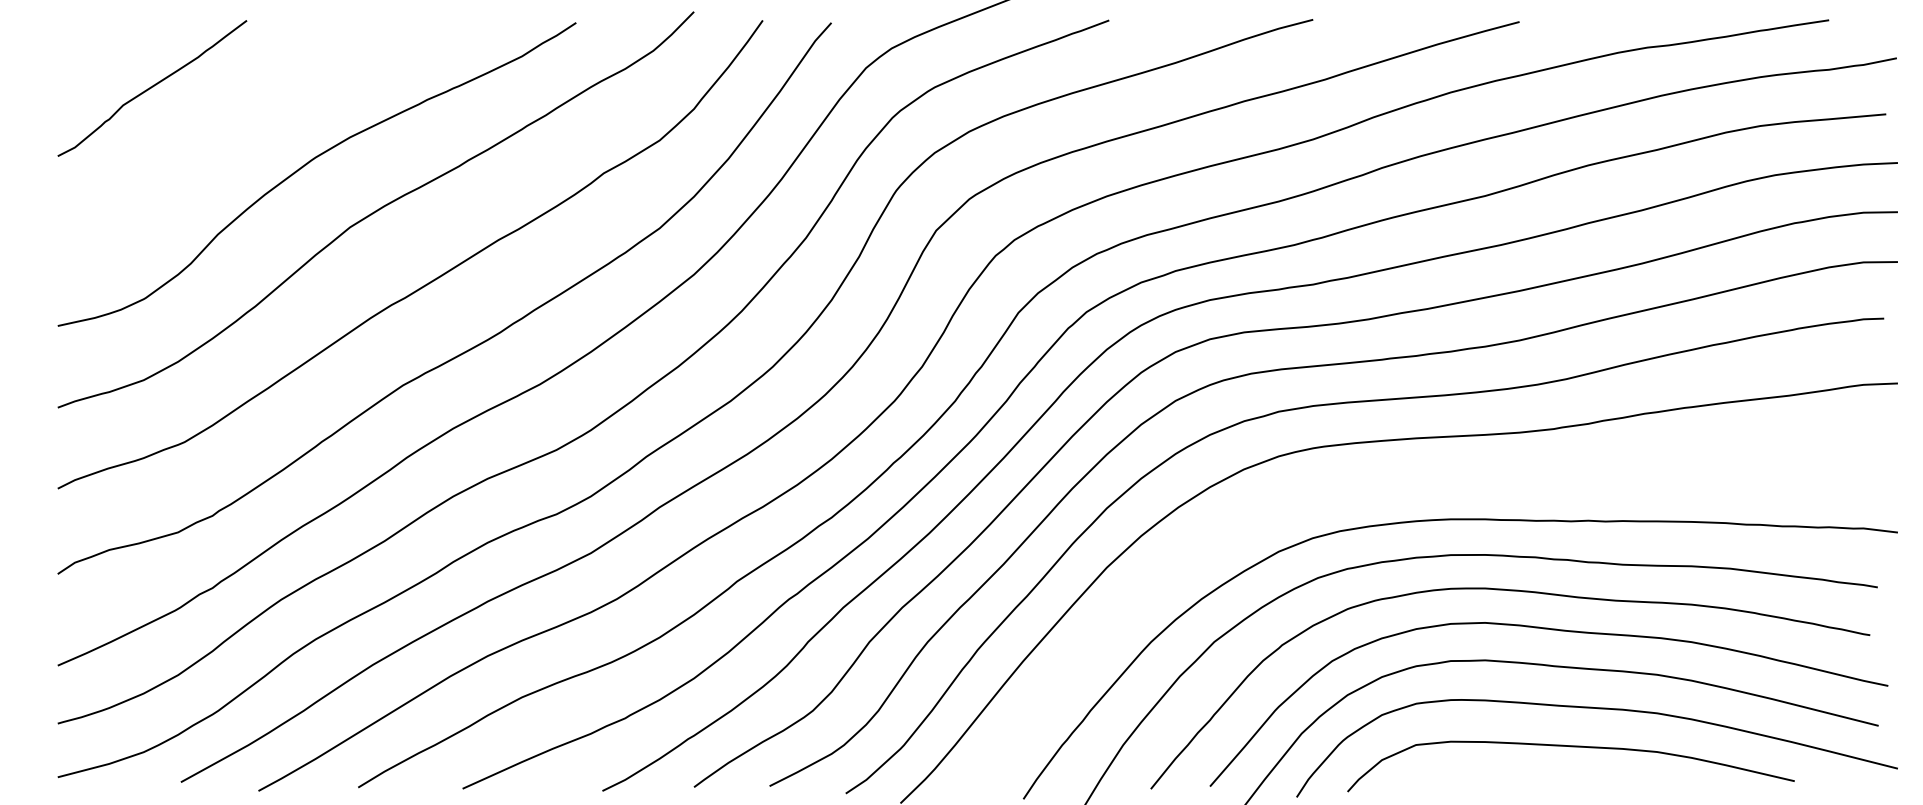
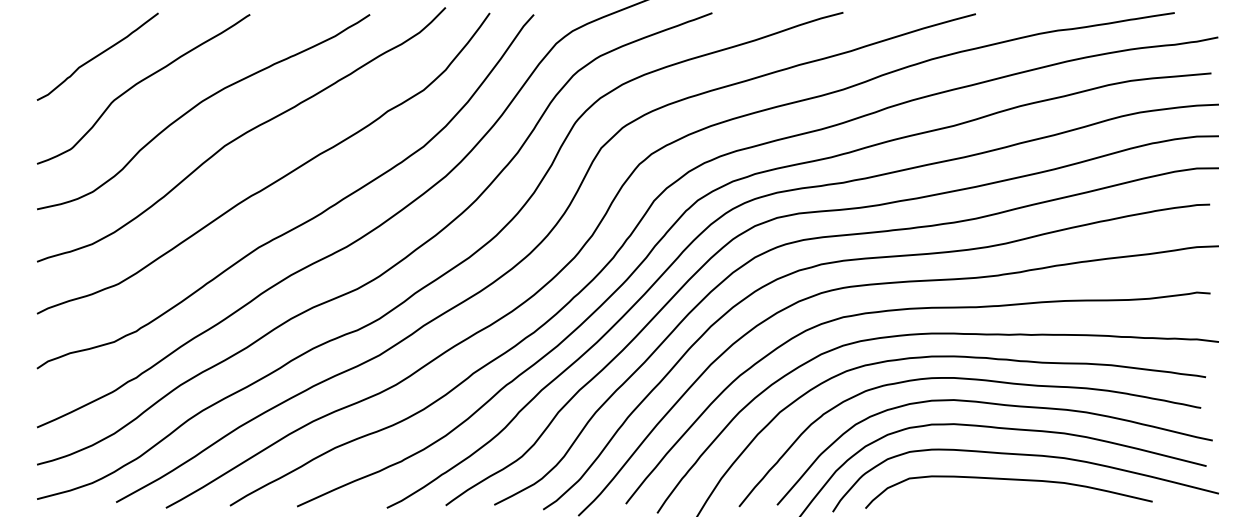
curve: (217, 130) -> (139, 83), added
curve: (1409, 483) -> (905, 310), added

